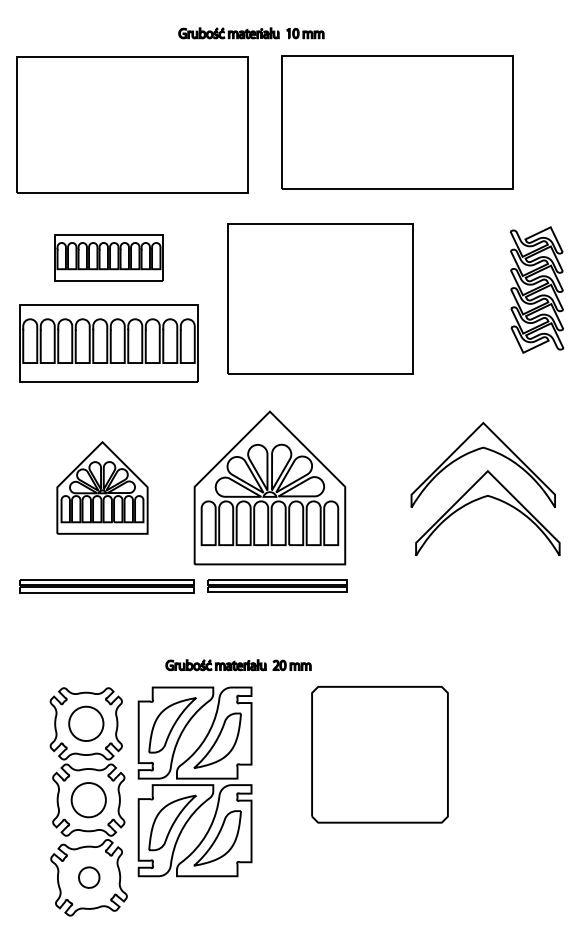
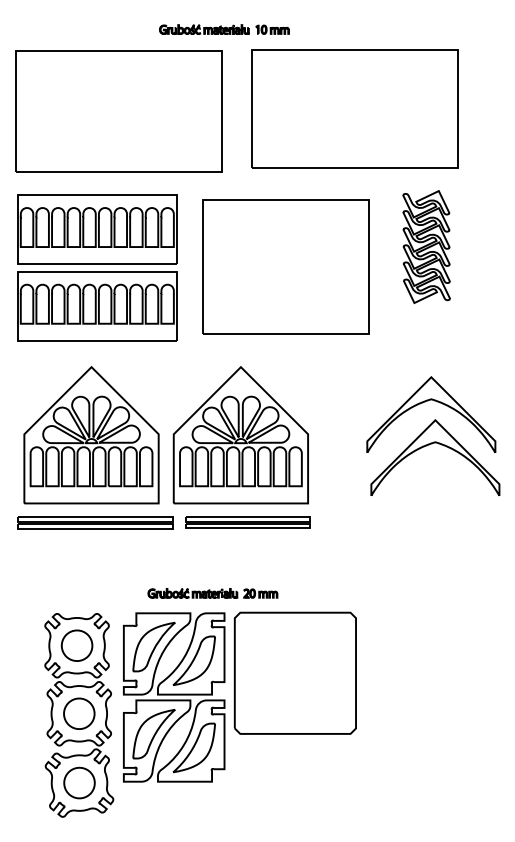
part: (108, 257) -> (96, 229), size x1.67
part: (537, 289) -> (427, 246), moved
part: (102, 487) -> (91, 434), size x1.67
part: (379, 754) -> (294, 673), moved
part: (89, 877) -> (79, 782), size x1.67

